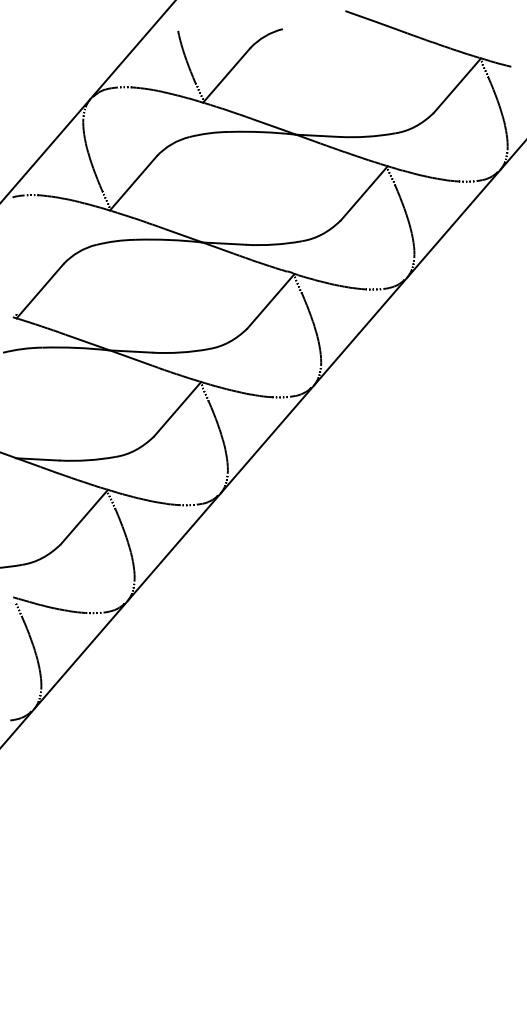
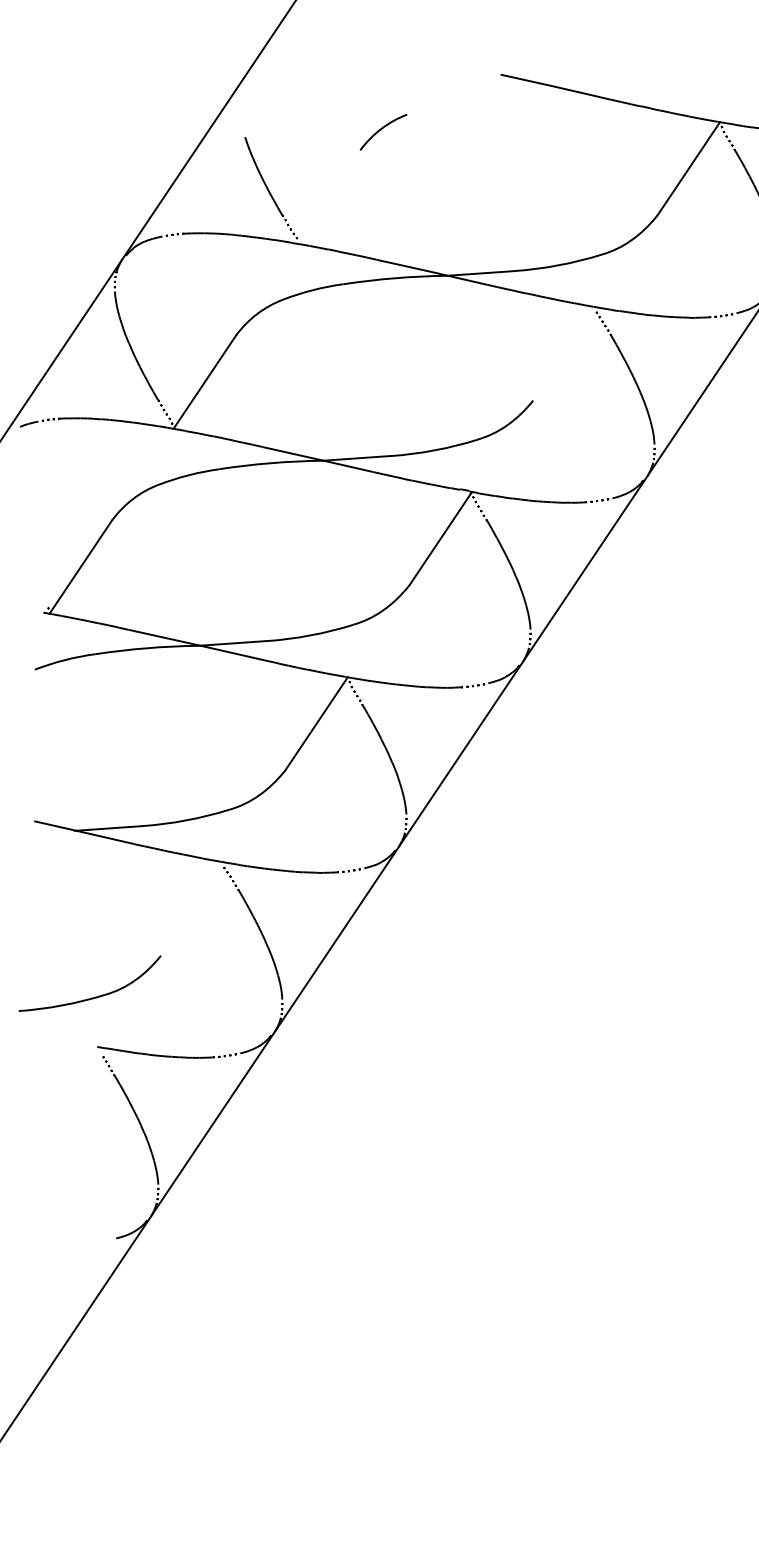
line: (226, 75) -> (328, 197), removed
line: (363, 193) -> (563, 354), removed
line: (83, 516) -> (190, 908), removed

